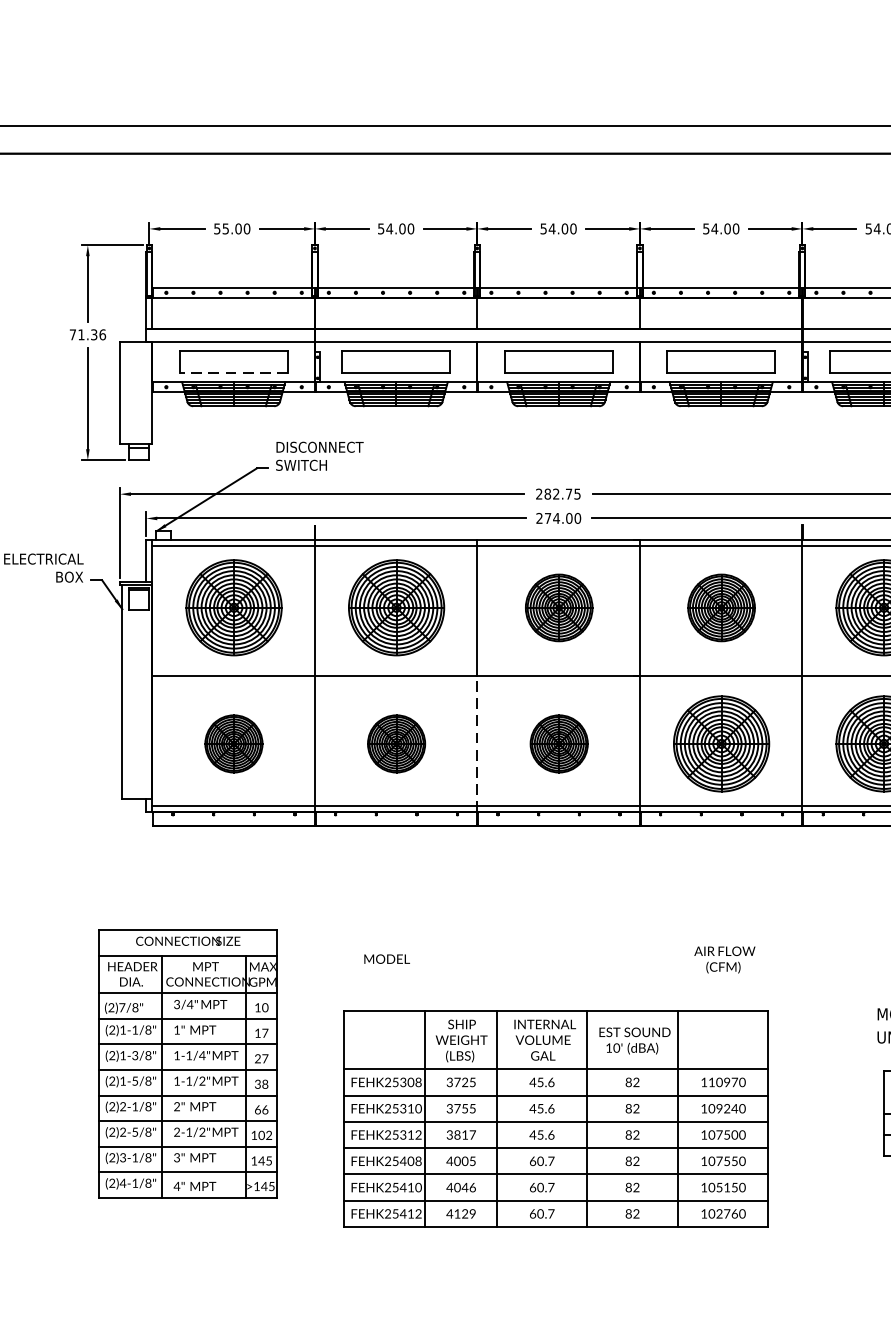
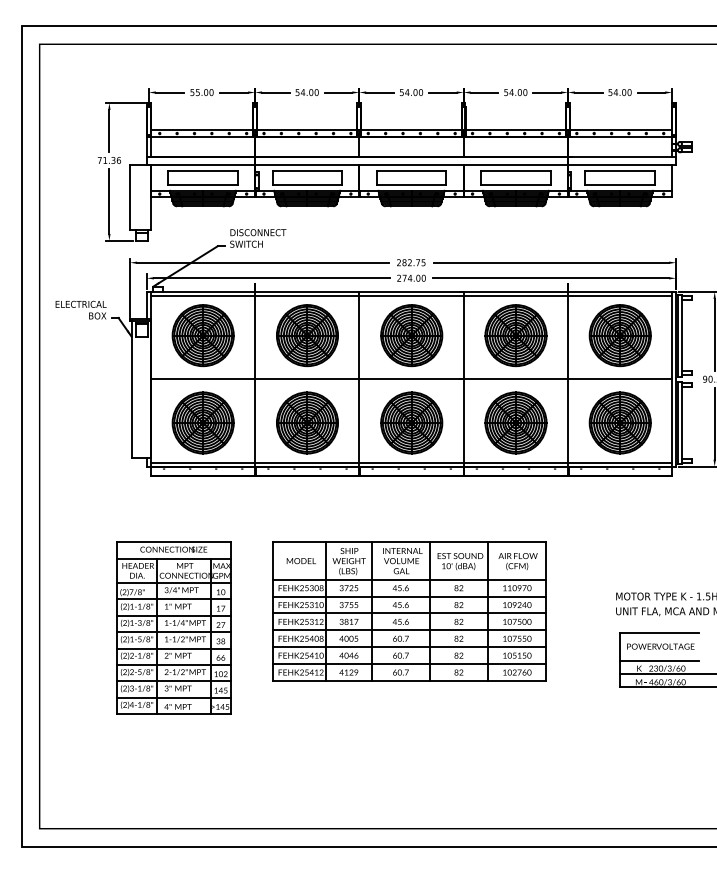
line: (232, 373) -> (202, 185), dashed -> solid
part: (558, 607) -> (411, 335), size x1.43
part: (720, 607) -> (515, 335), size x1.43
part: (232, 743) -> (202, 422), size x1.67
part: (396, 743) -> (307, 422), size x1.67
part: (558, 743) -> (411, 422), size x1.67
line: (477, 744) -> (359, 423), dashed -> solid
part: (555, 1118) -> (409, 611), moved

